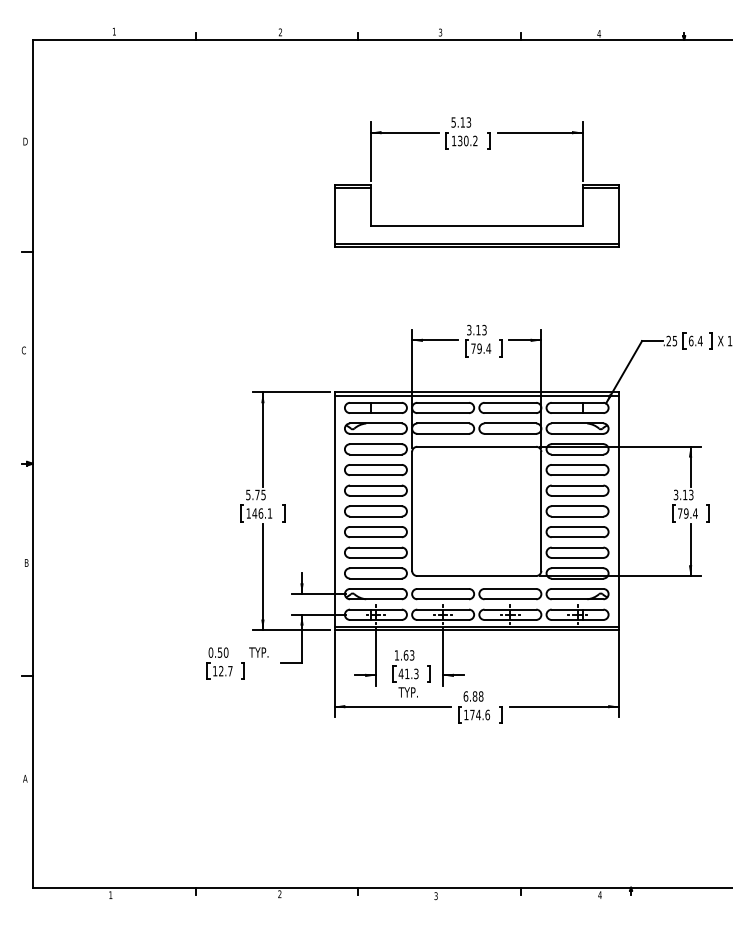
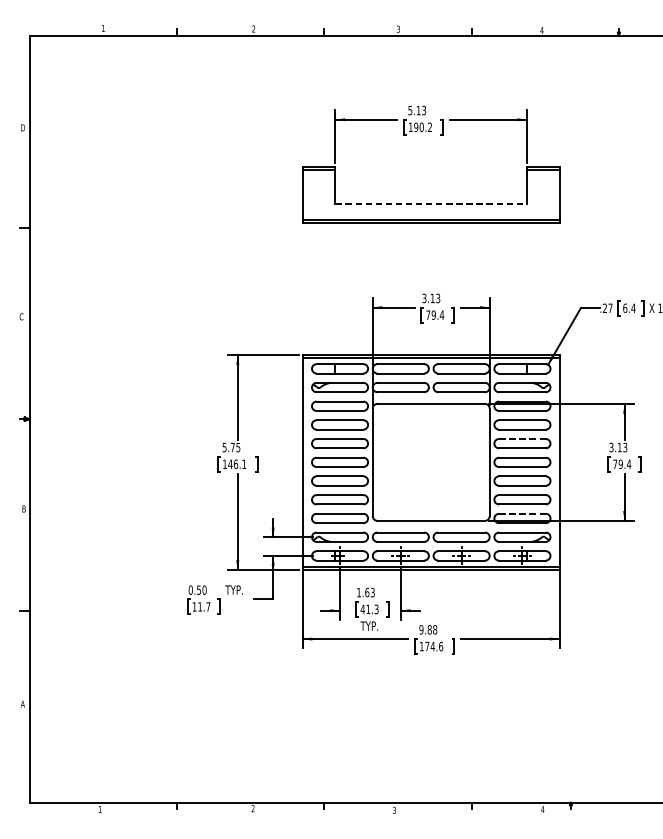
text: (459, 140) -> (415, 126), 130.2 -> 190.2
line: (476, 226) -> (431, 204), solid -> dashed
text: (674, 341) -> (610, 308), .25 -> .27
line: (577, 485) -> (522, 438), solid -> dashed
line: (577, 568) -> (522, 514), solid -> dashed
text: (221, 671) -> (200, 607), 12.7 -> 11.7
text: (465, 696) -> (421, 629), 6.88 -> 9.88

